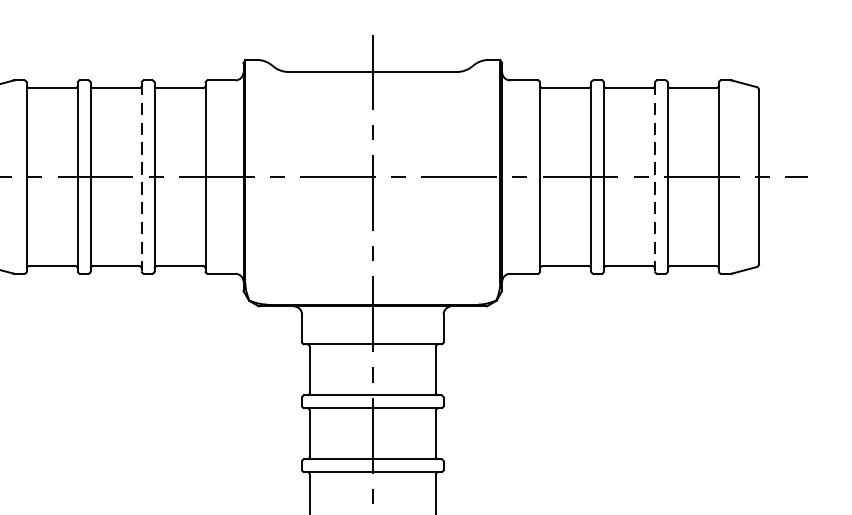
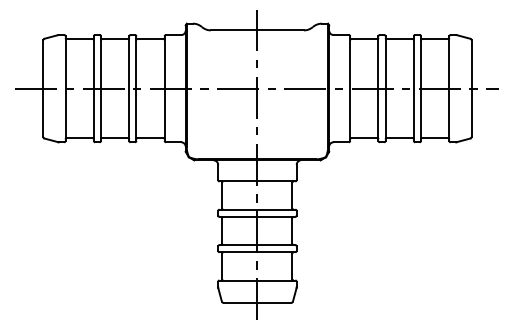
line: (142, 178) -> (129, 89), dashed -> solid
line: (654, 178) -> (413, 89), dashed -> solid

